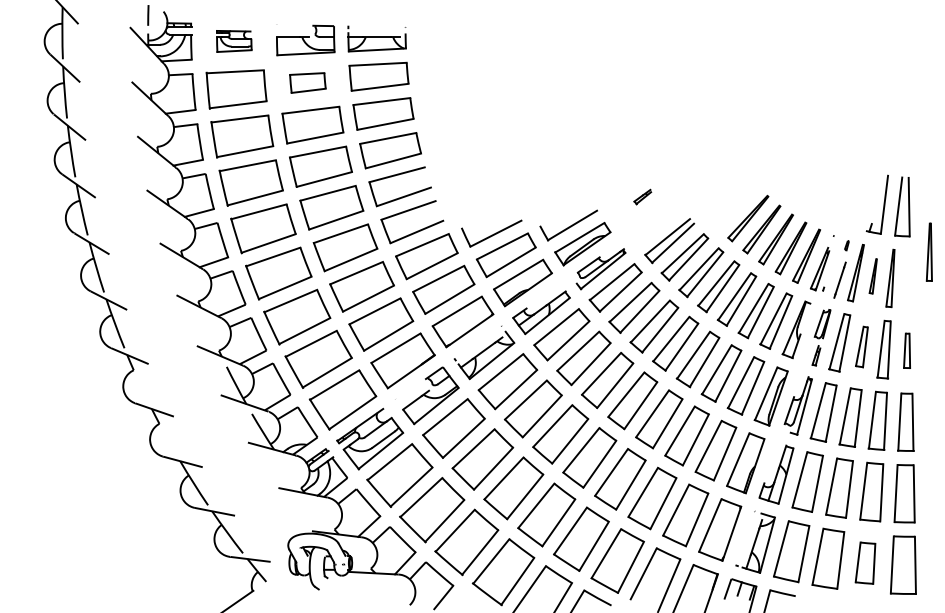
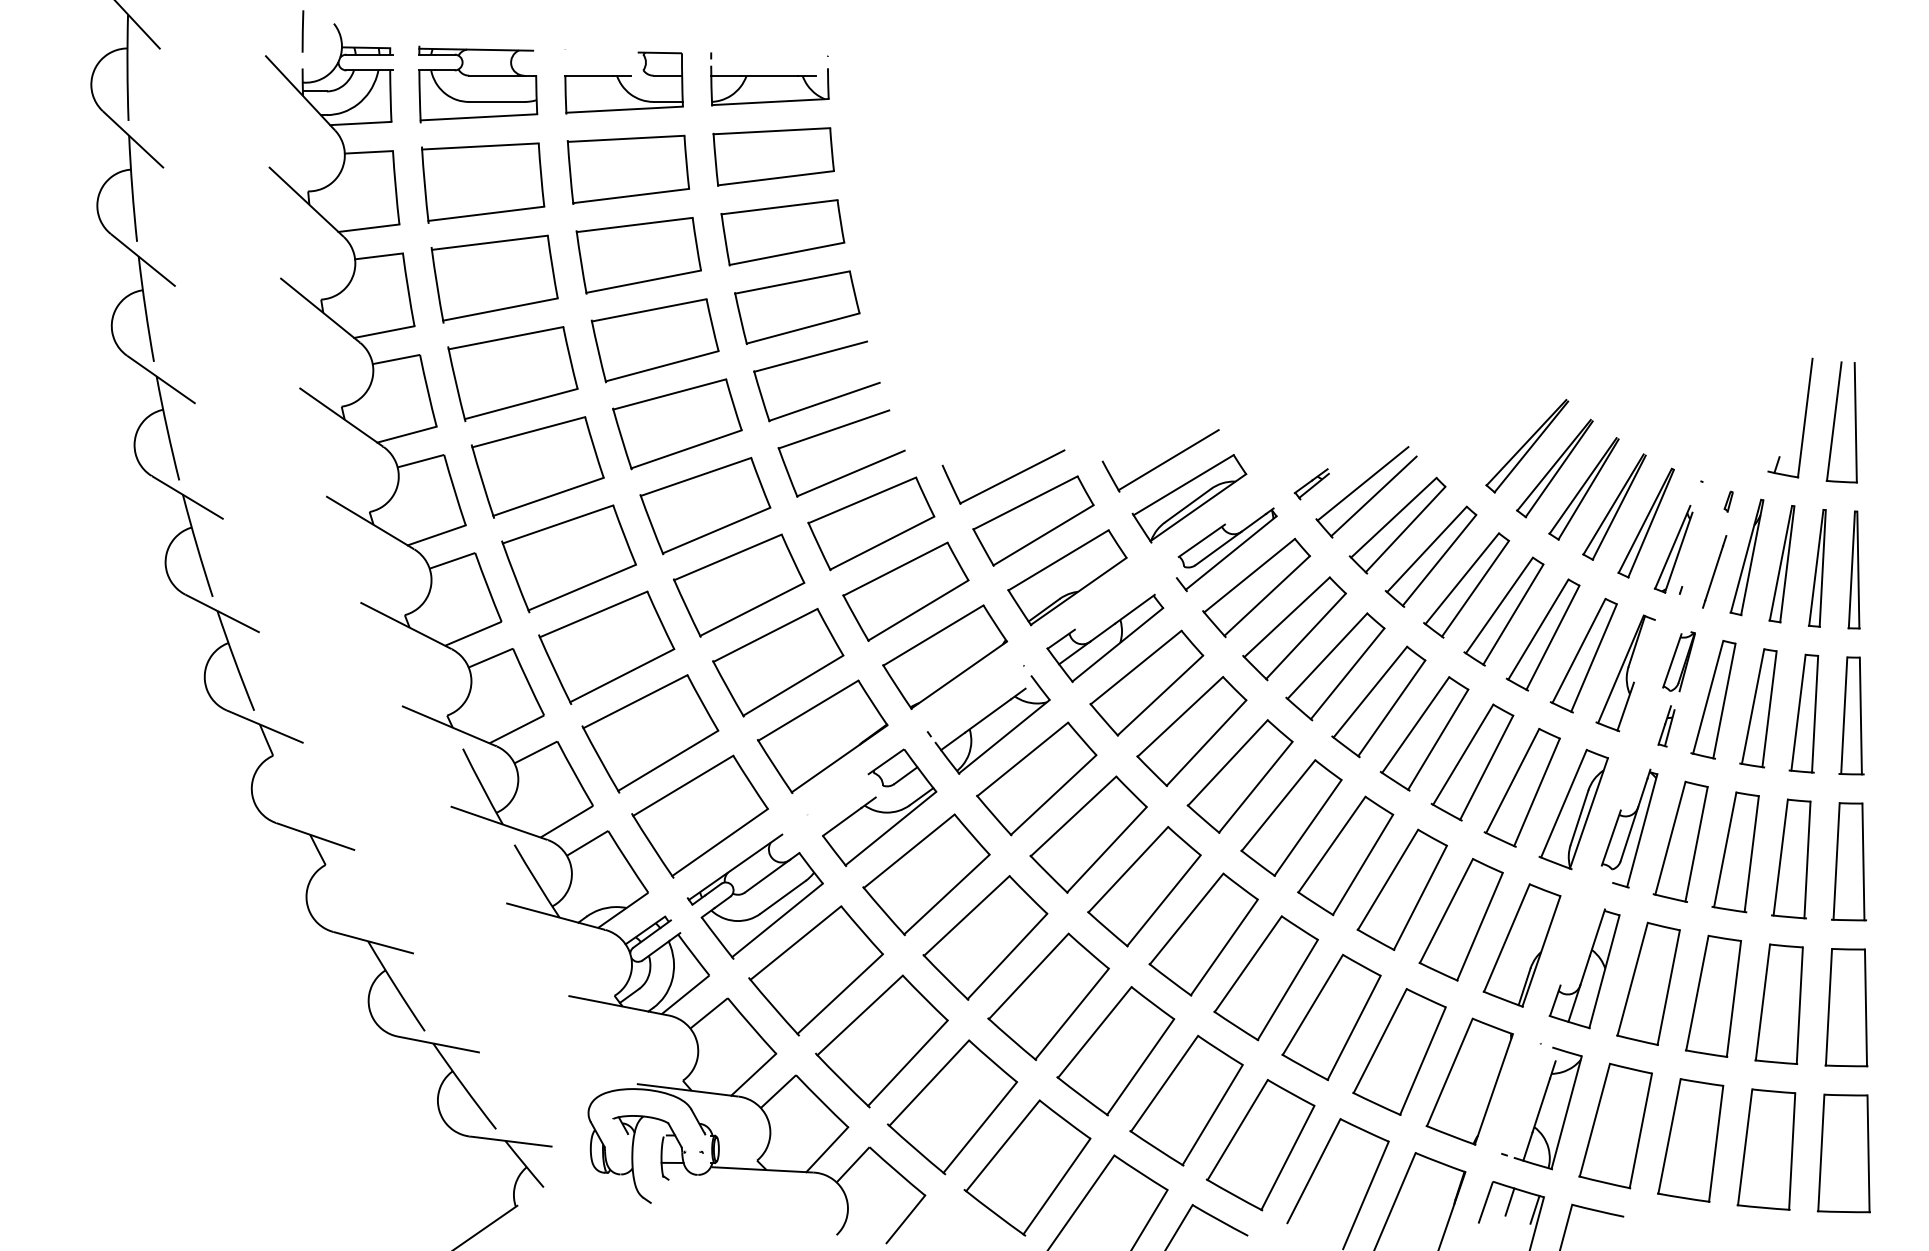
part: (234, 41) -> (478, 84), size x1.67
part: (307, 82) -> (627, 168), size x1.67
part: (642, 196) -> (1311, 482), moved
part: (928, 251) -> (1852, 568), moved
part: (873, 276) -> (1782, 564), size x1.67
part: (861, 346) -> (1758, 707), size x1.43
part: (906, 350) -> (1850, 715), size x1.67
part: (865, 562) -> (1766, 1147), size x1.43

